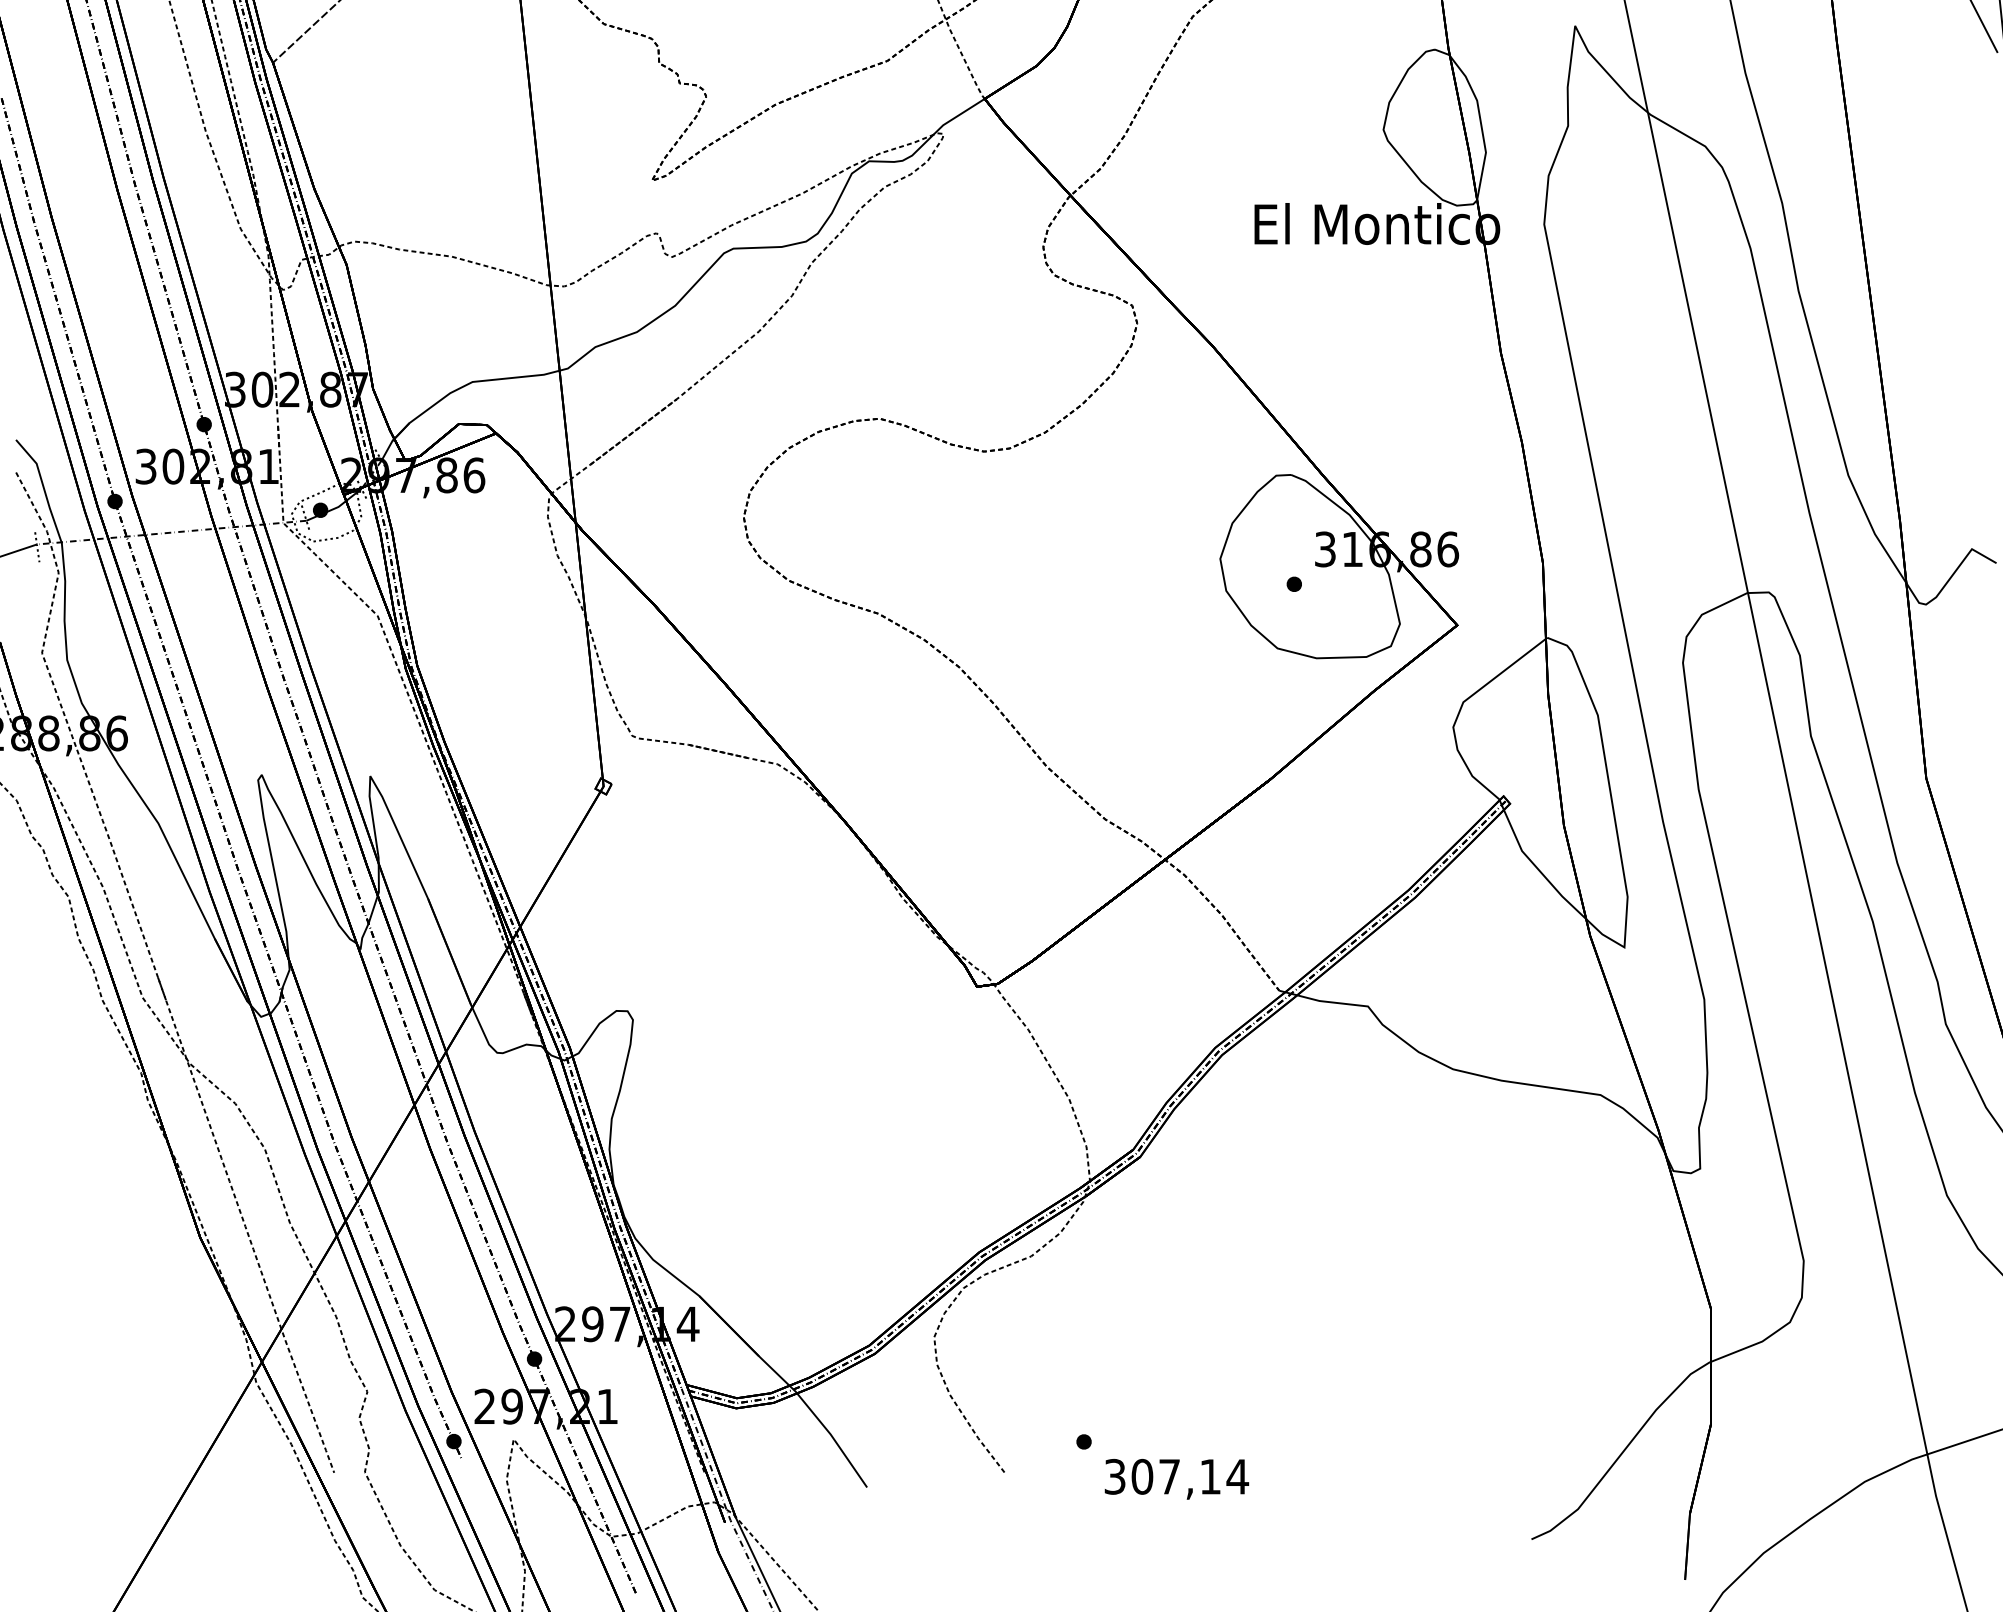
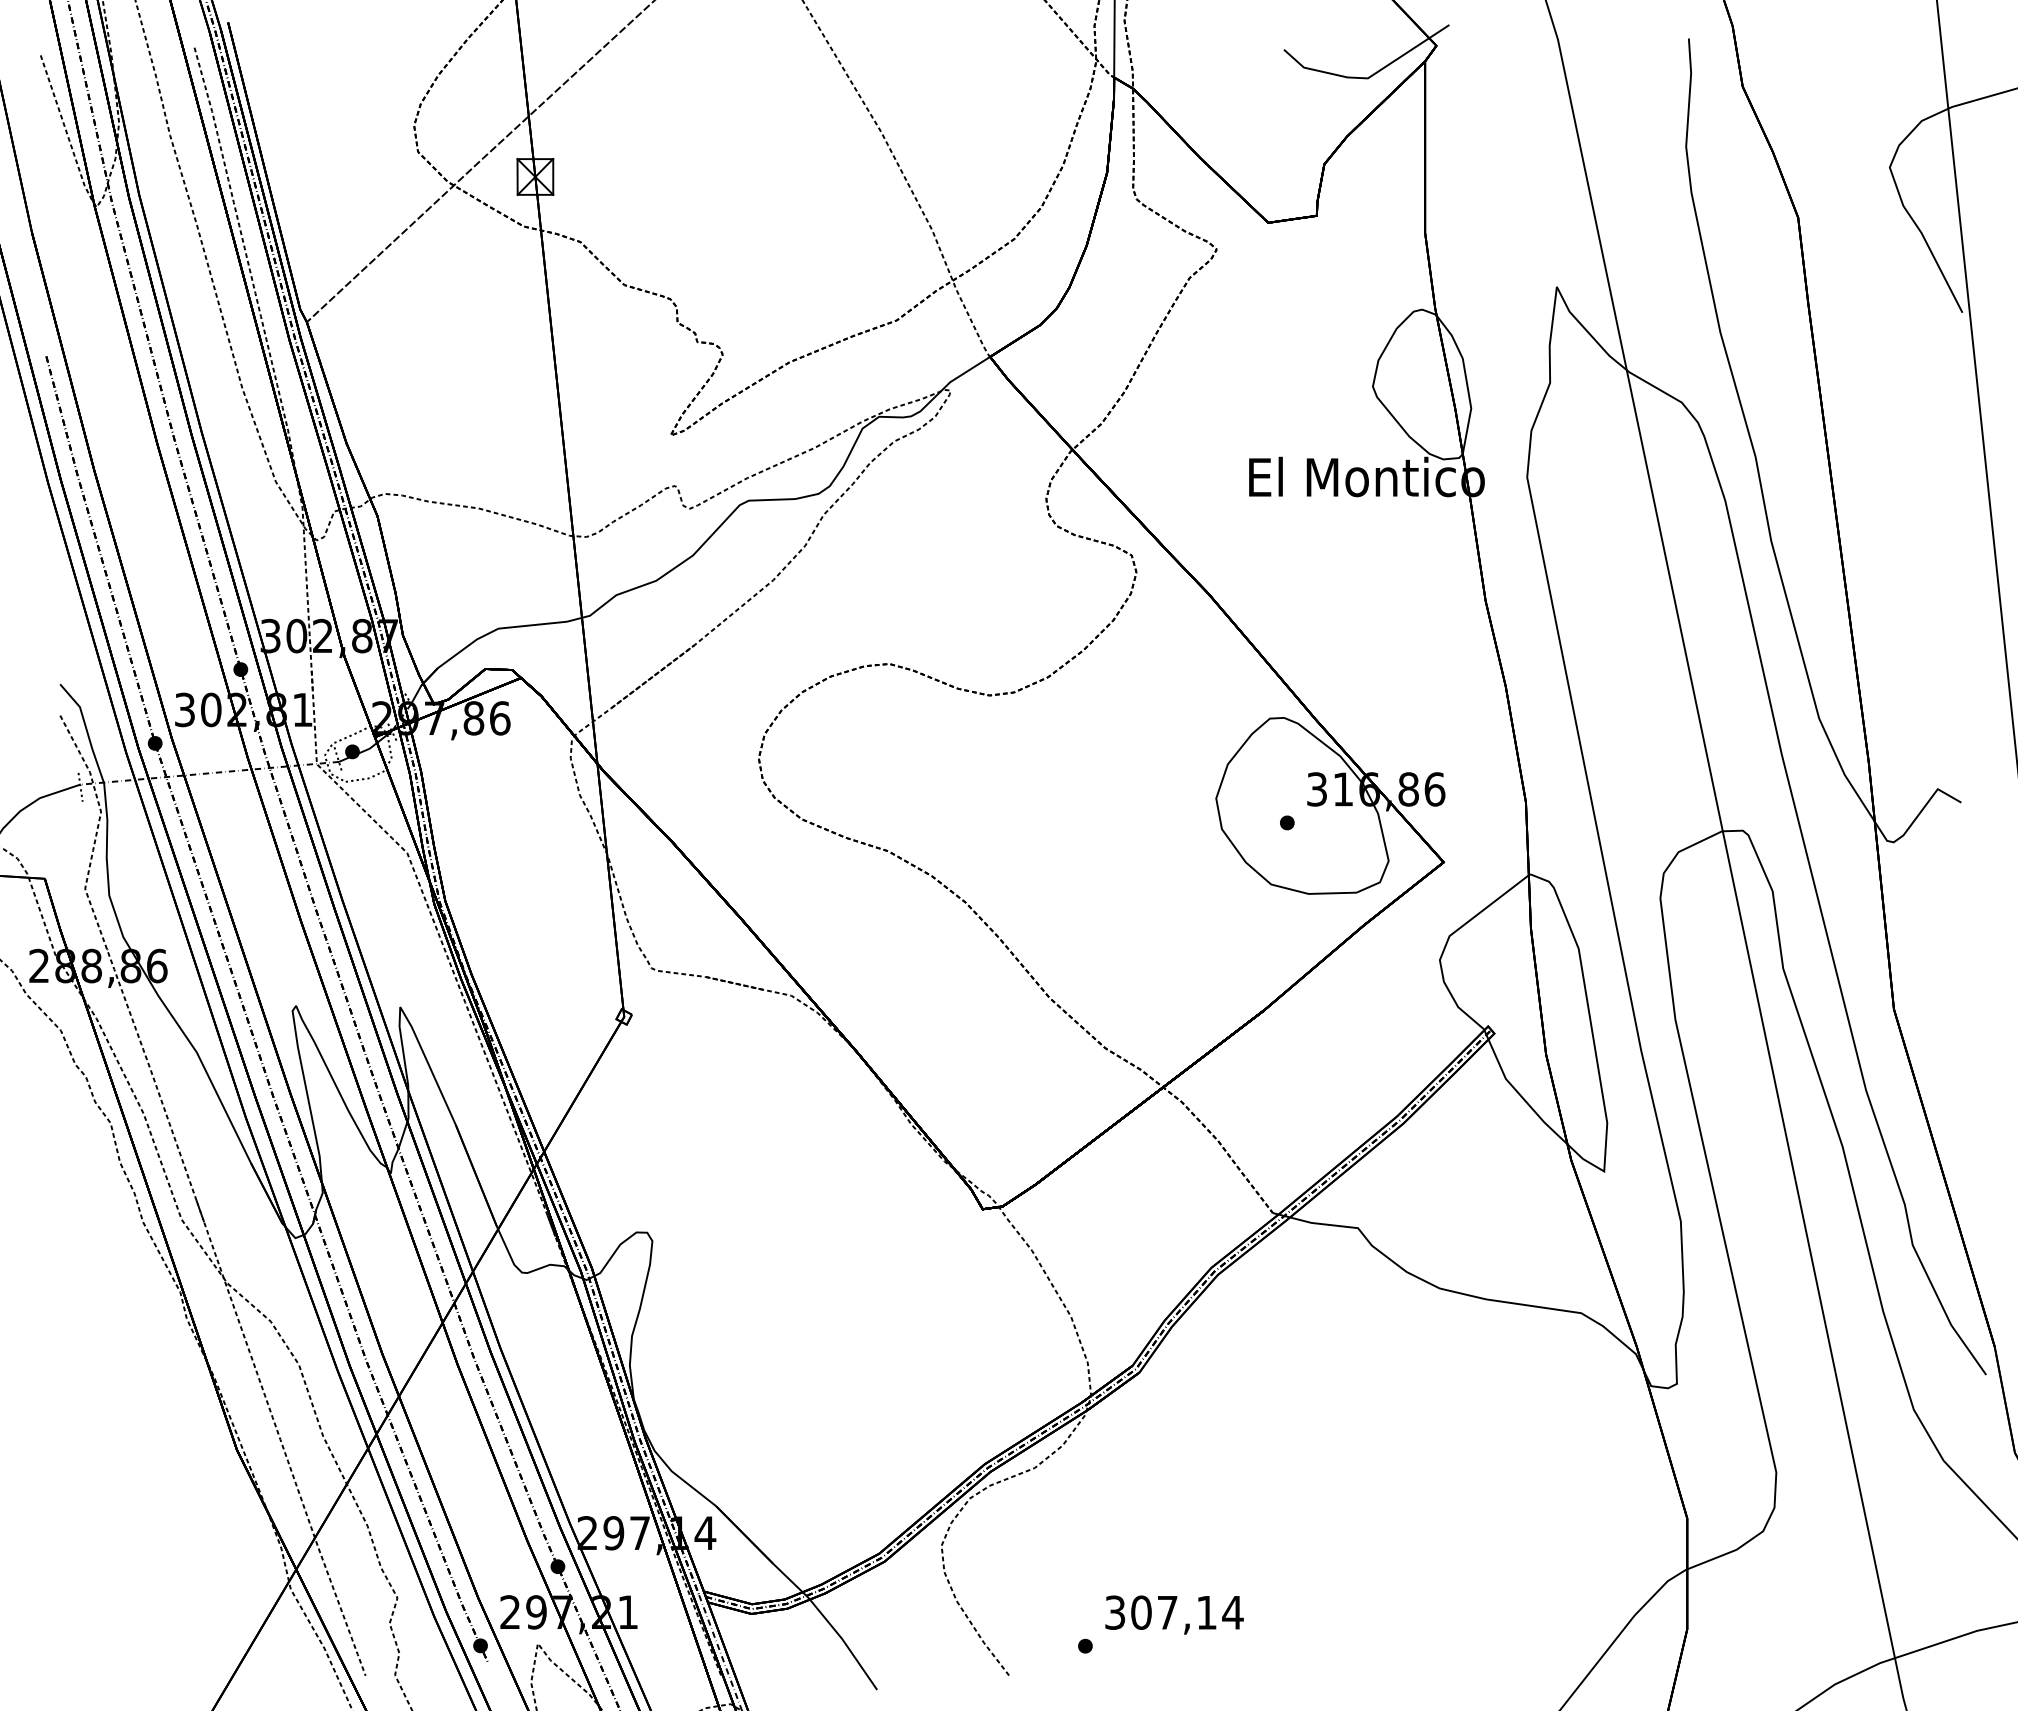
text: (1176, 1478) -> (1174, 1614), moved

